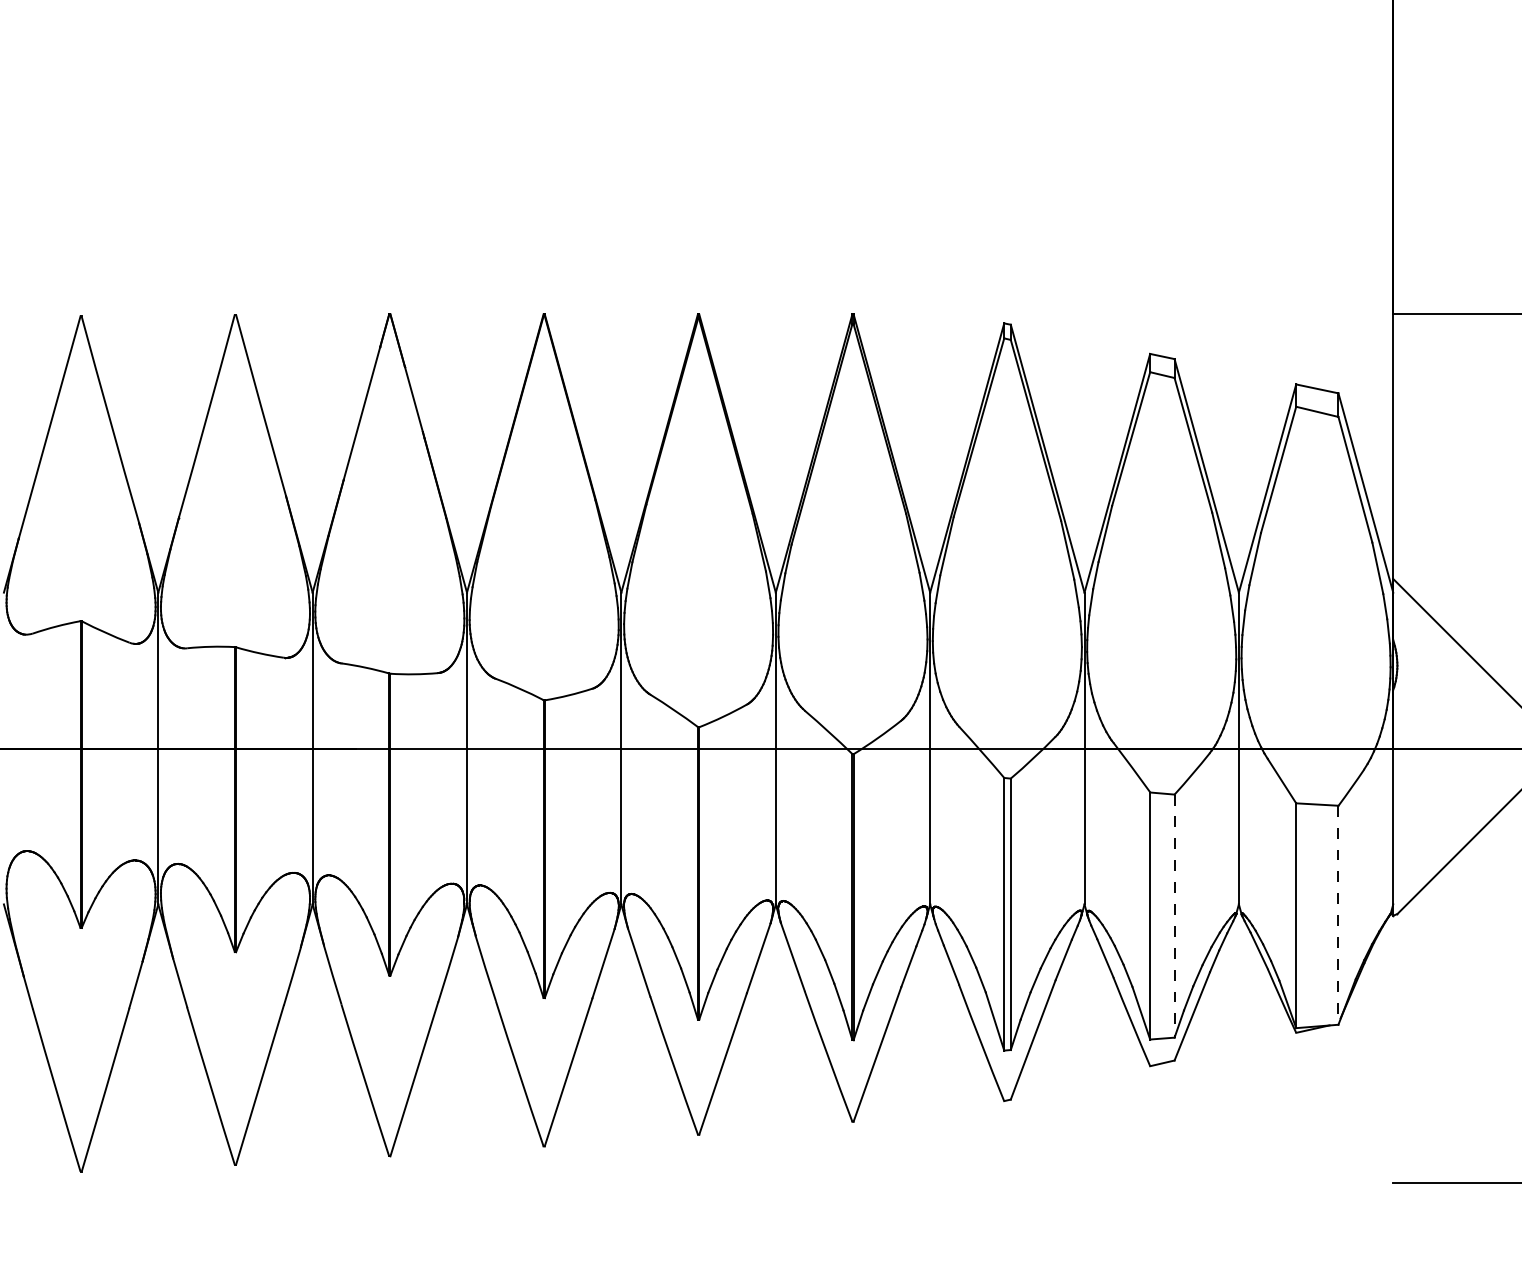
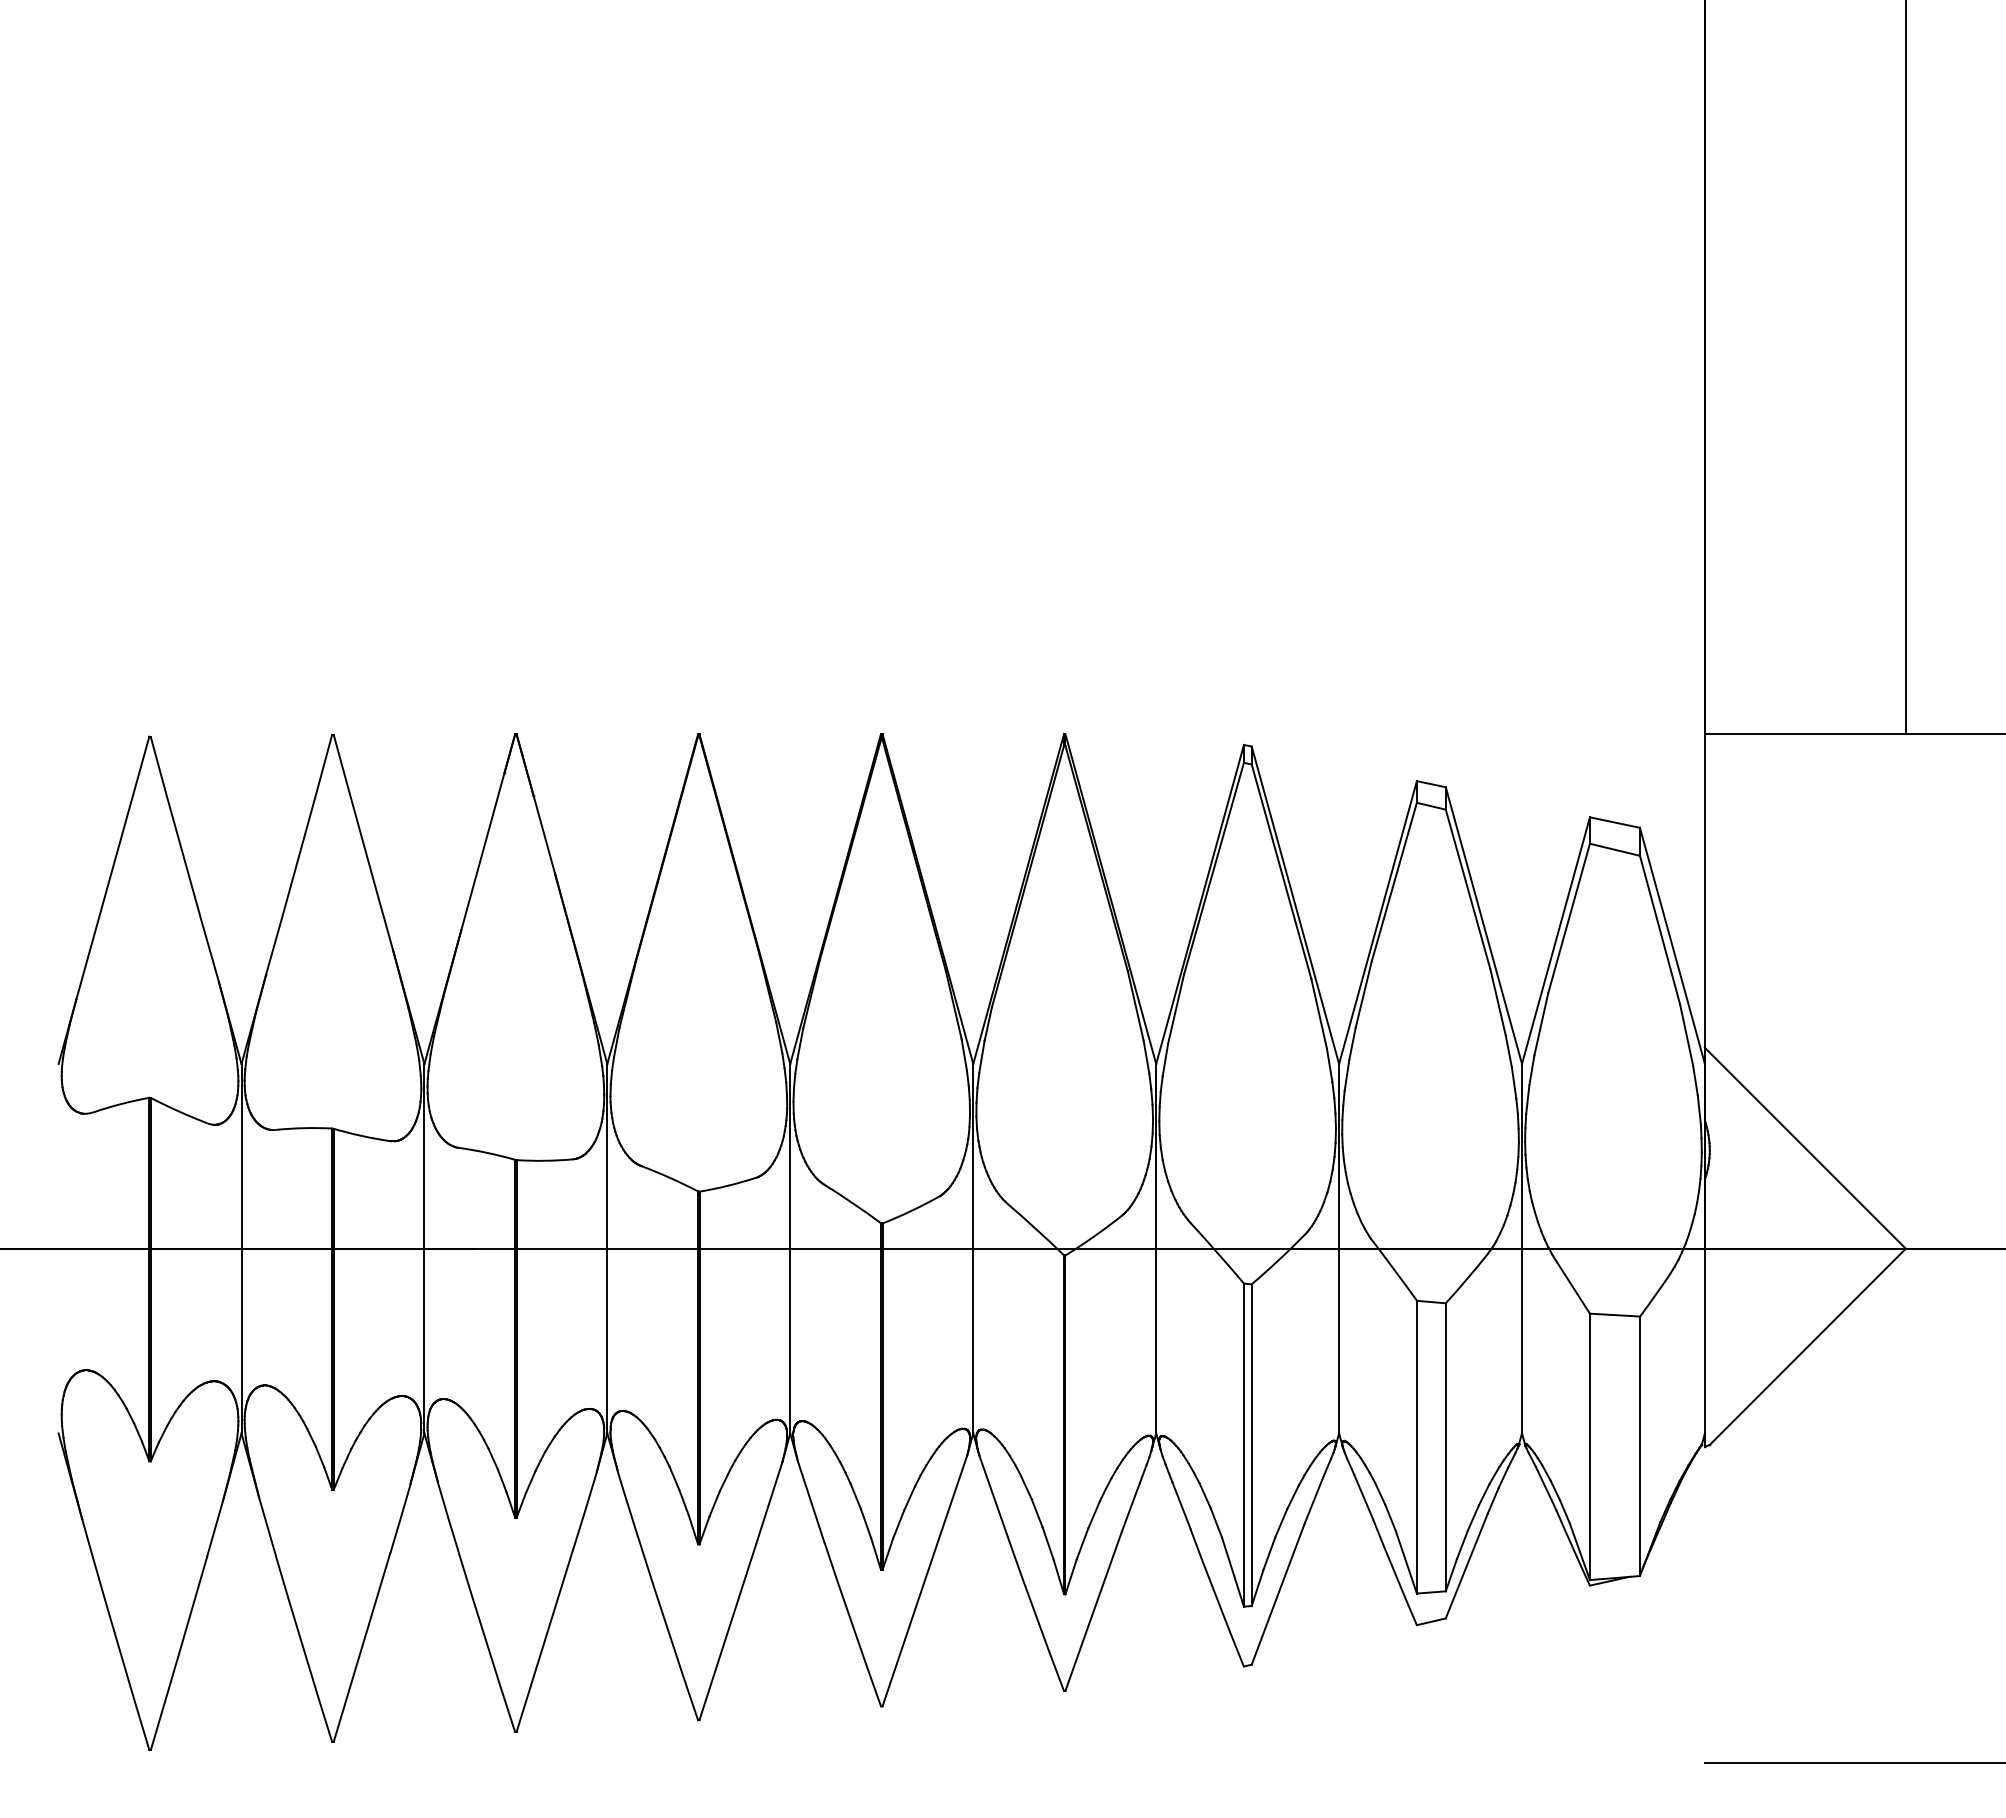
line: (1338, 915) -> (1639, 1446), dashed -> solid
line: (1174, 916) -> (1445, 1447), dashed -> solid

